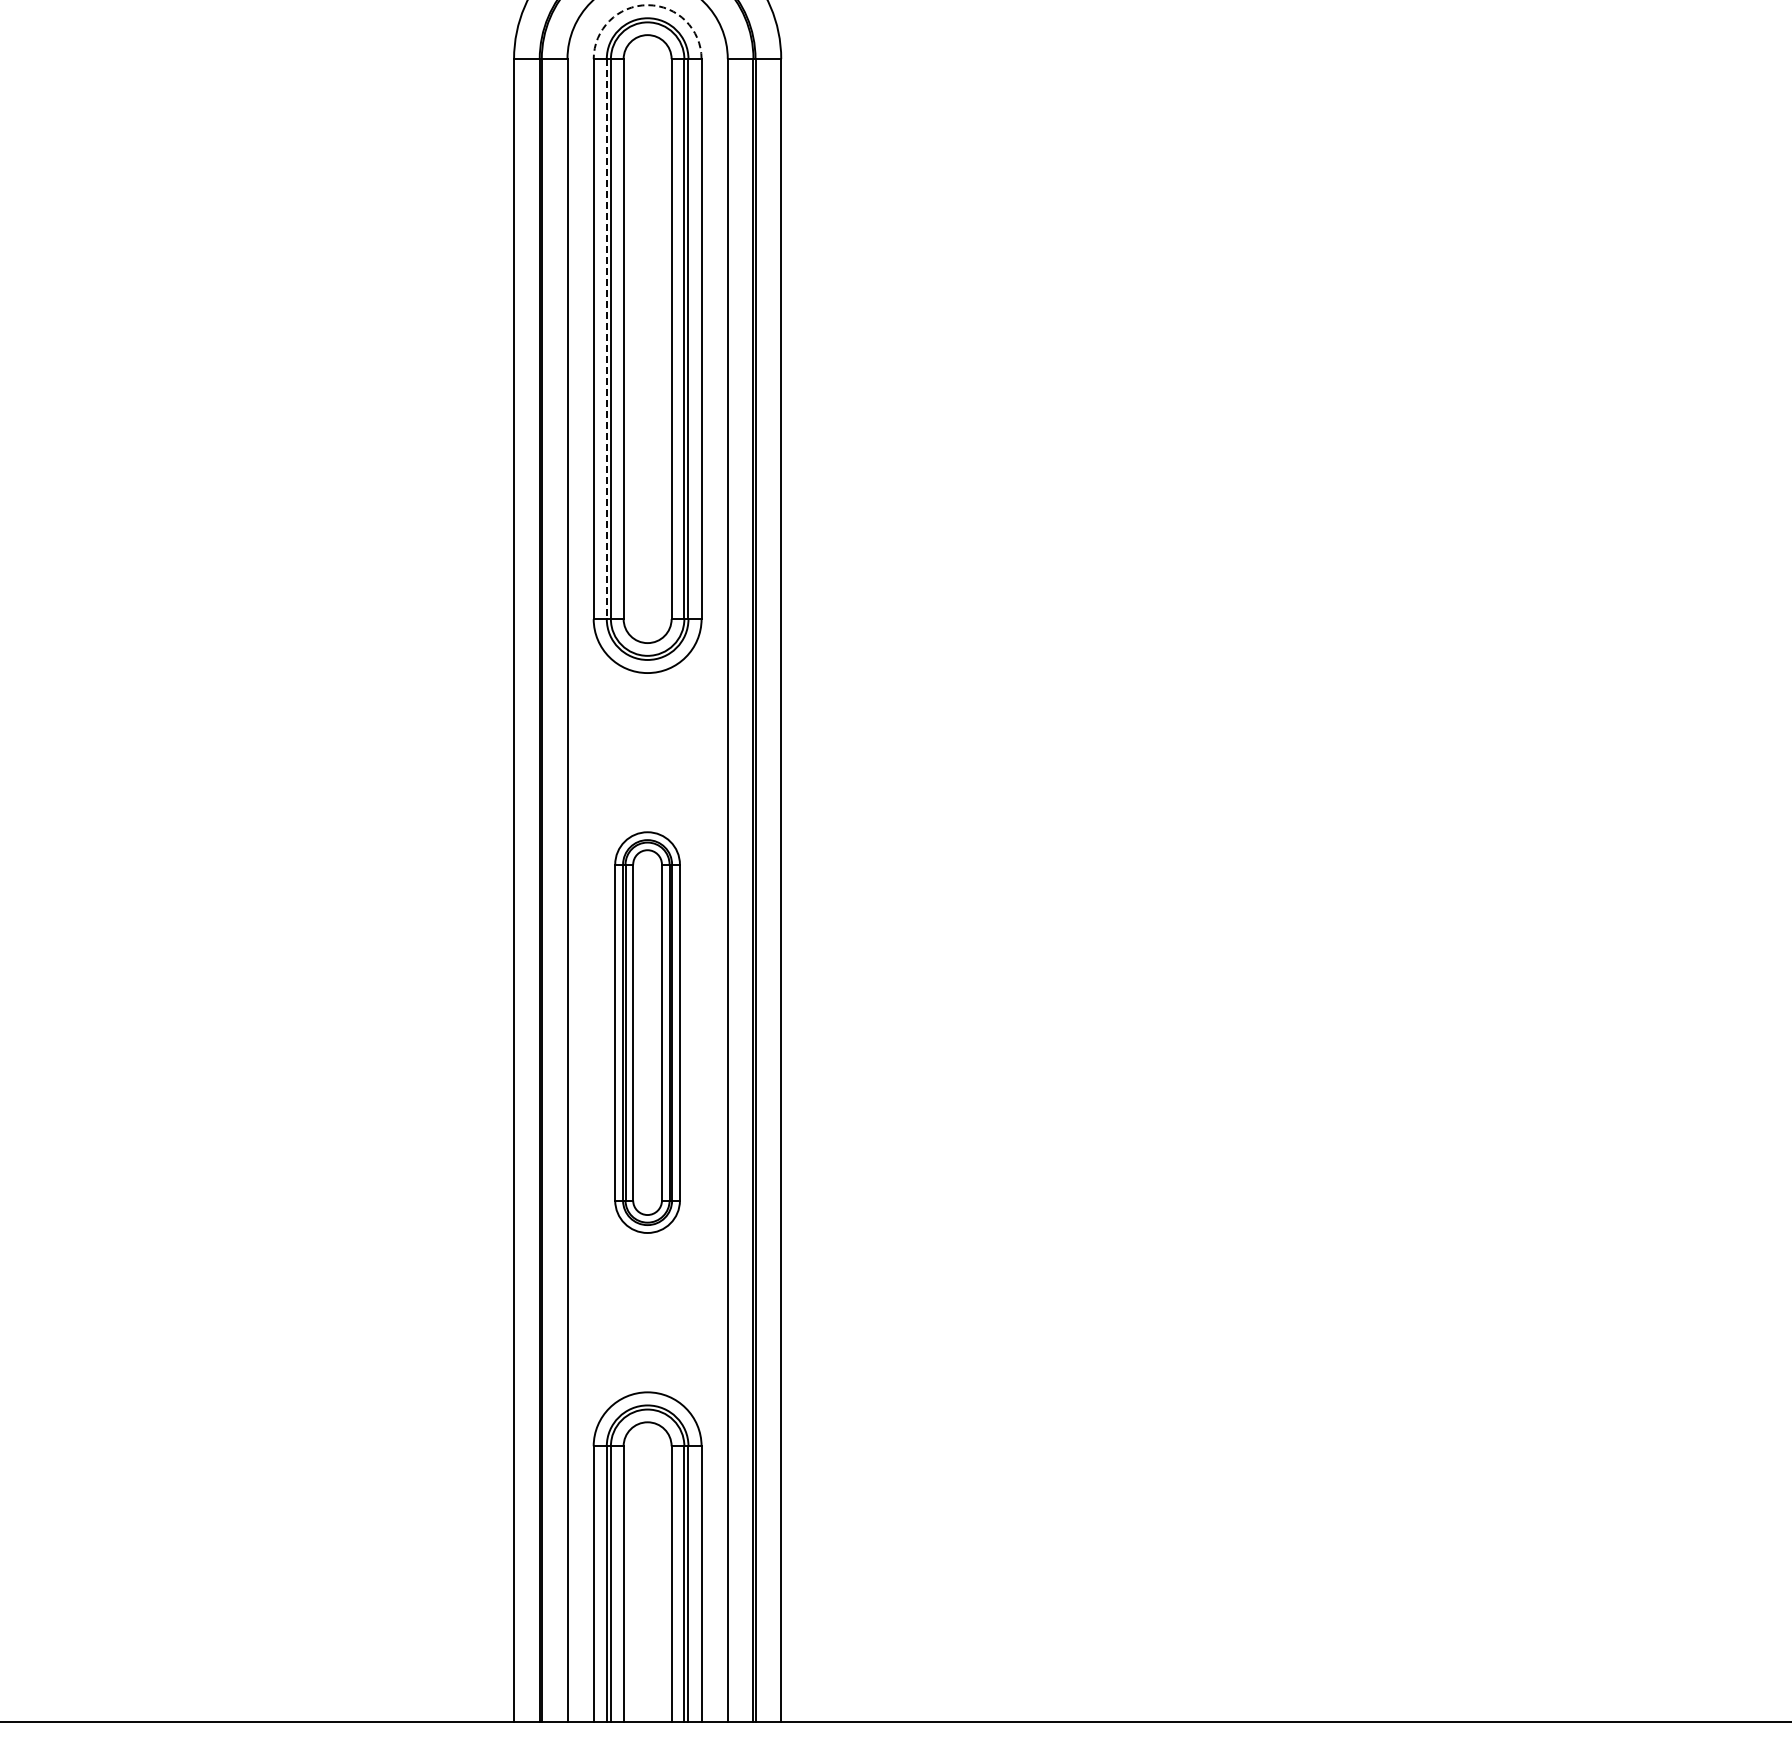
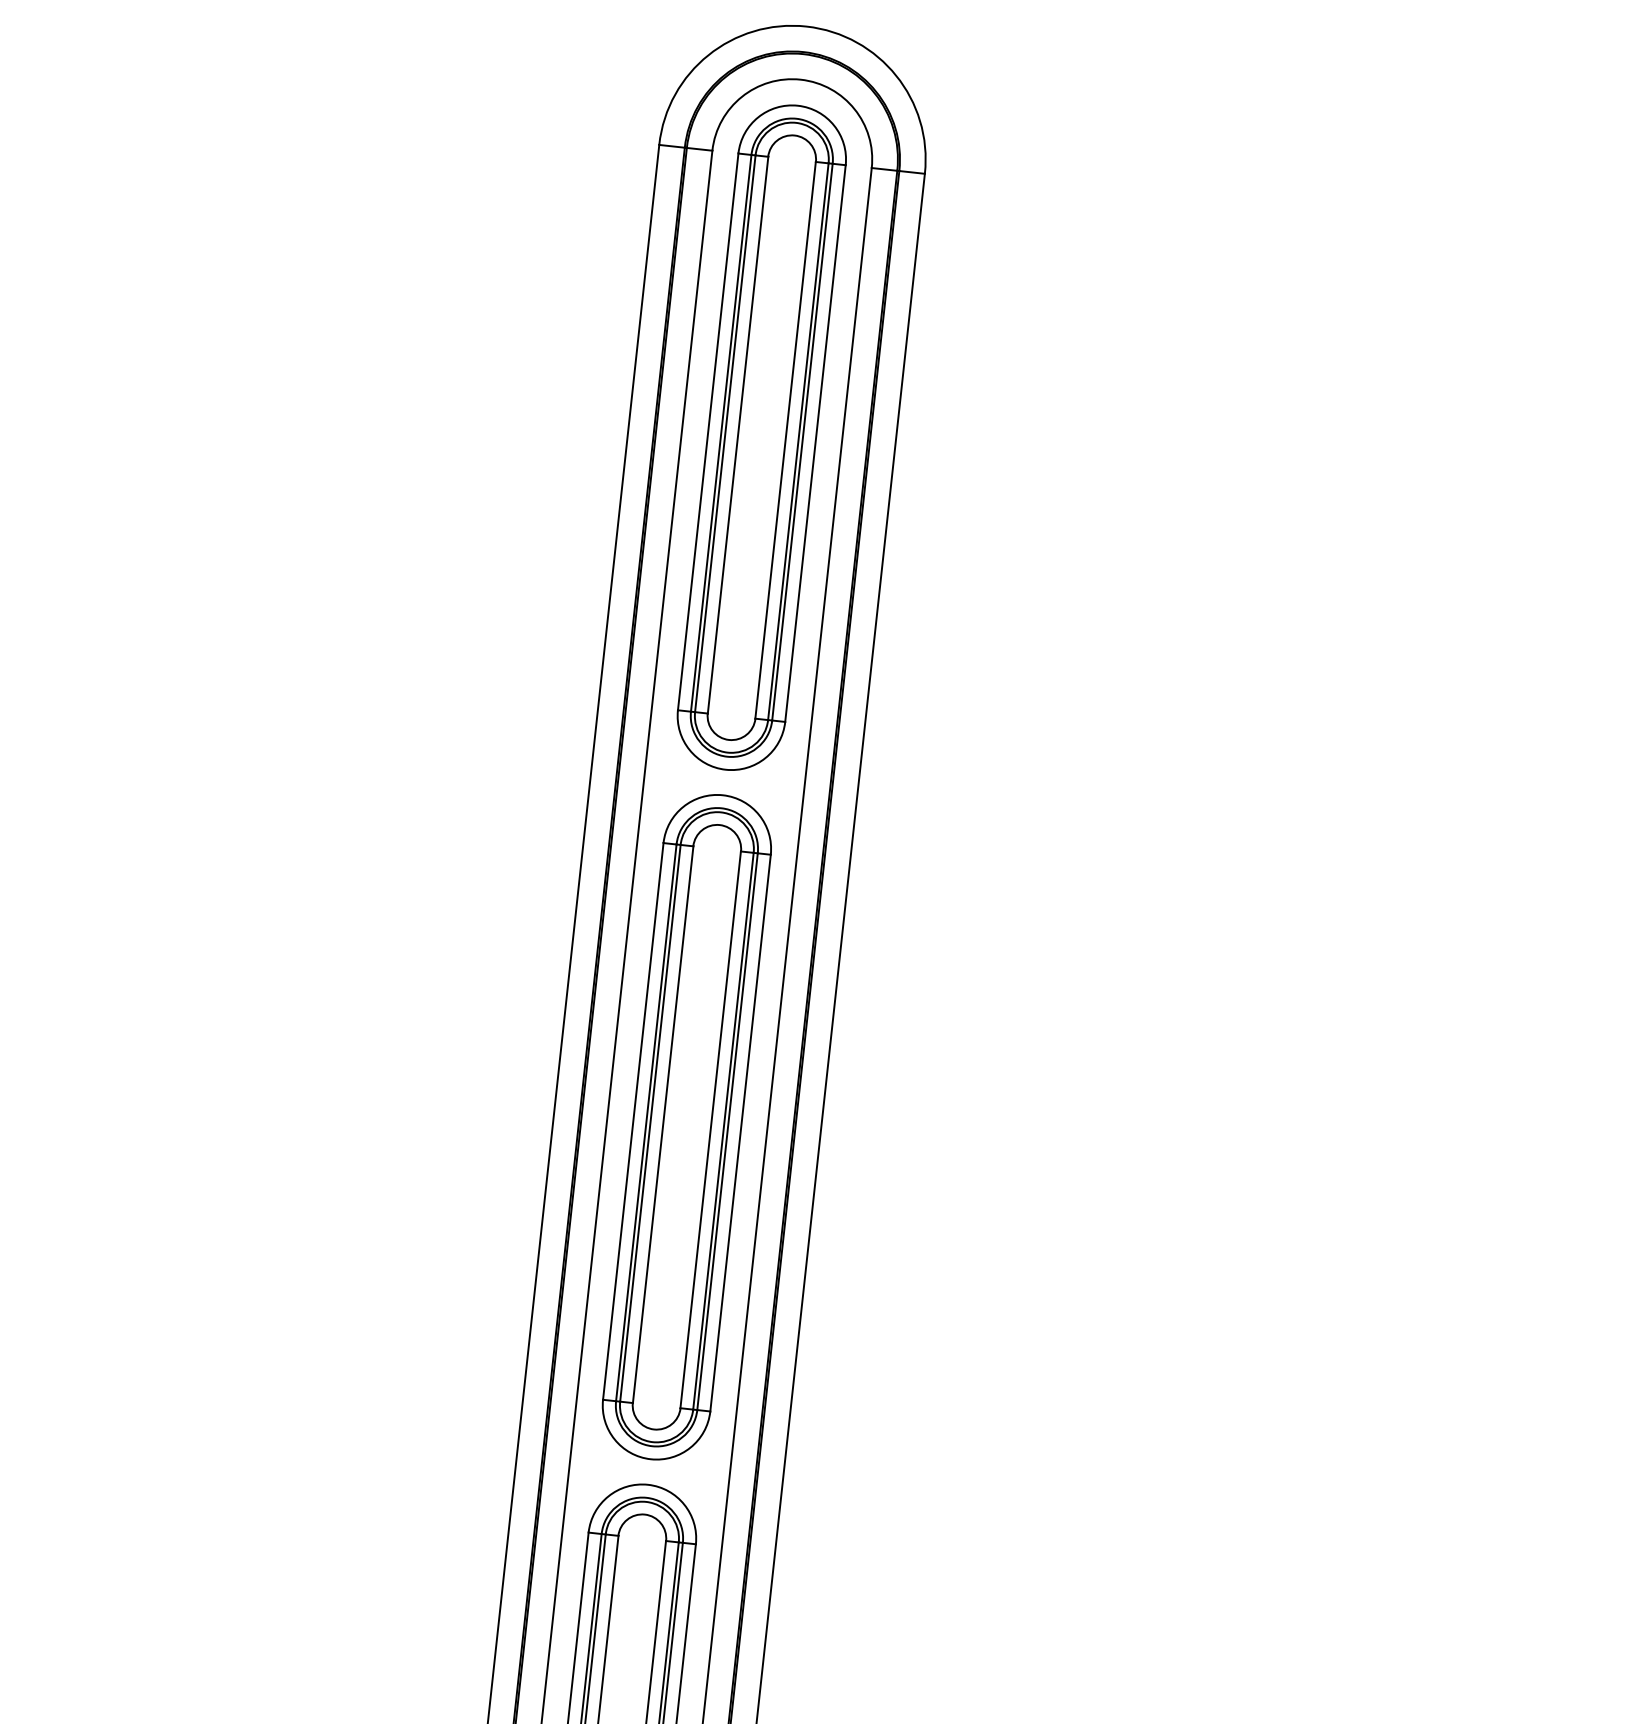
arc: (647, 5) -> (797, 106), dashed -> solid
line: (606, 339) -> (720, 433), dashed -> solid
part: (647, 1032) -> (686, 1127), size x1.67

